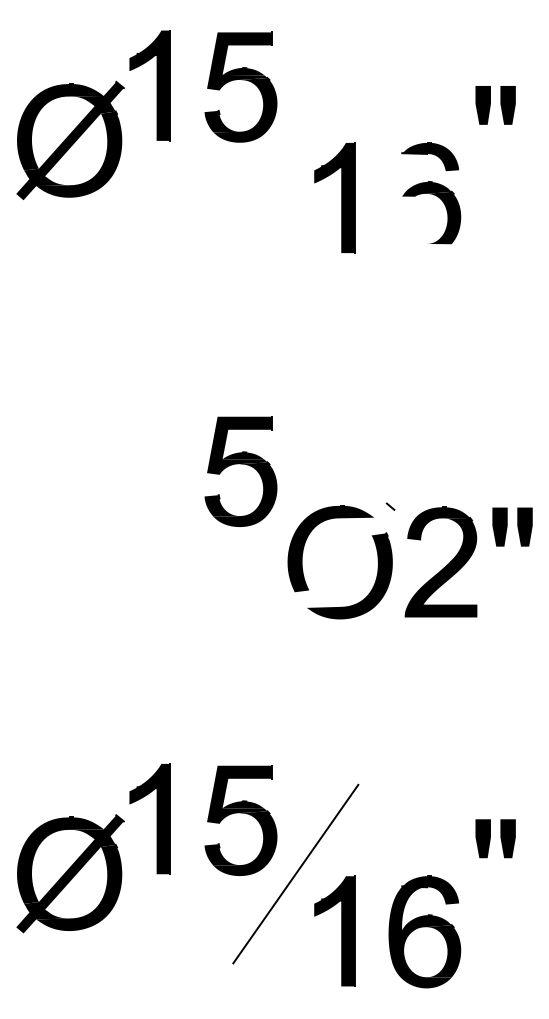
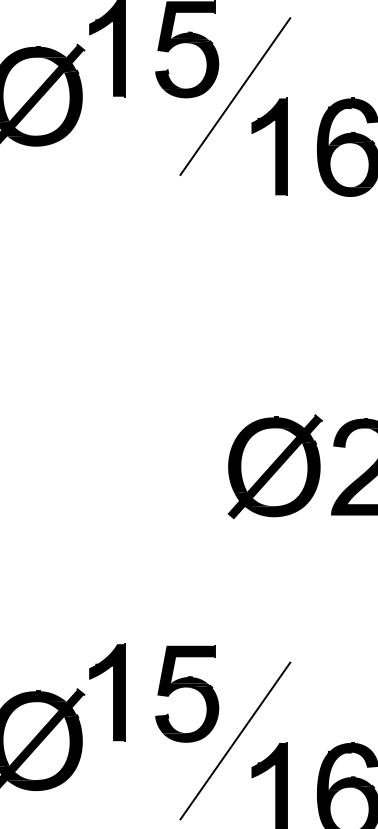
line: (295, 140) -> (235, 96), added
fill: (419, 204) -> (344, 152), added
part: (240, 464) -> (186, 381), removed
fill: (340, 562) -> (274, 467), added

